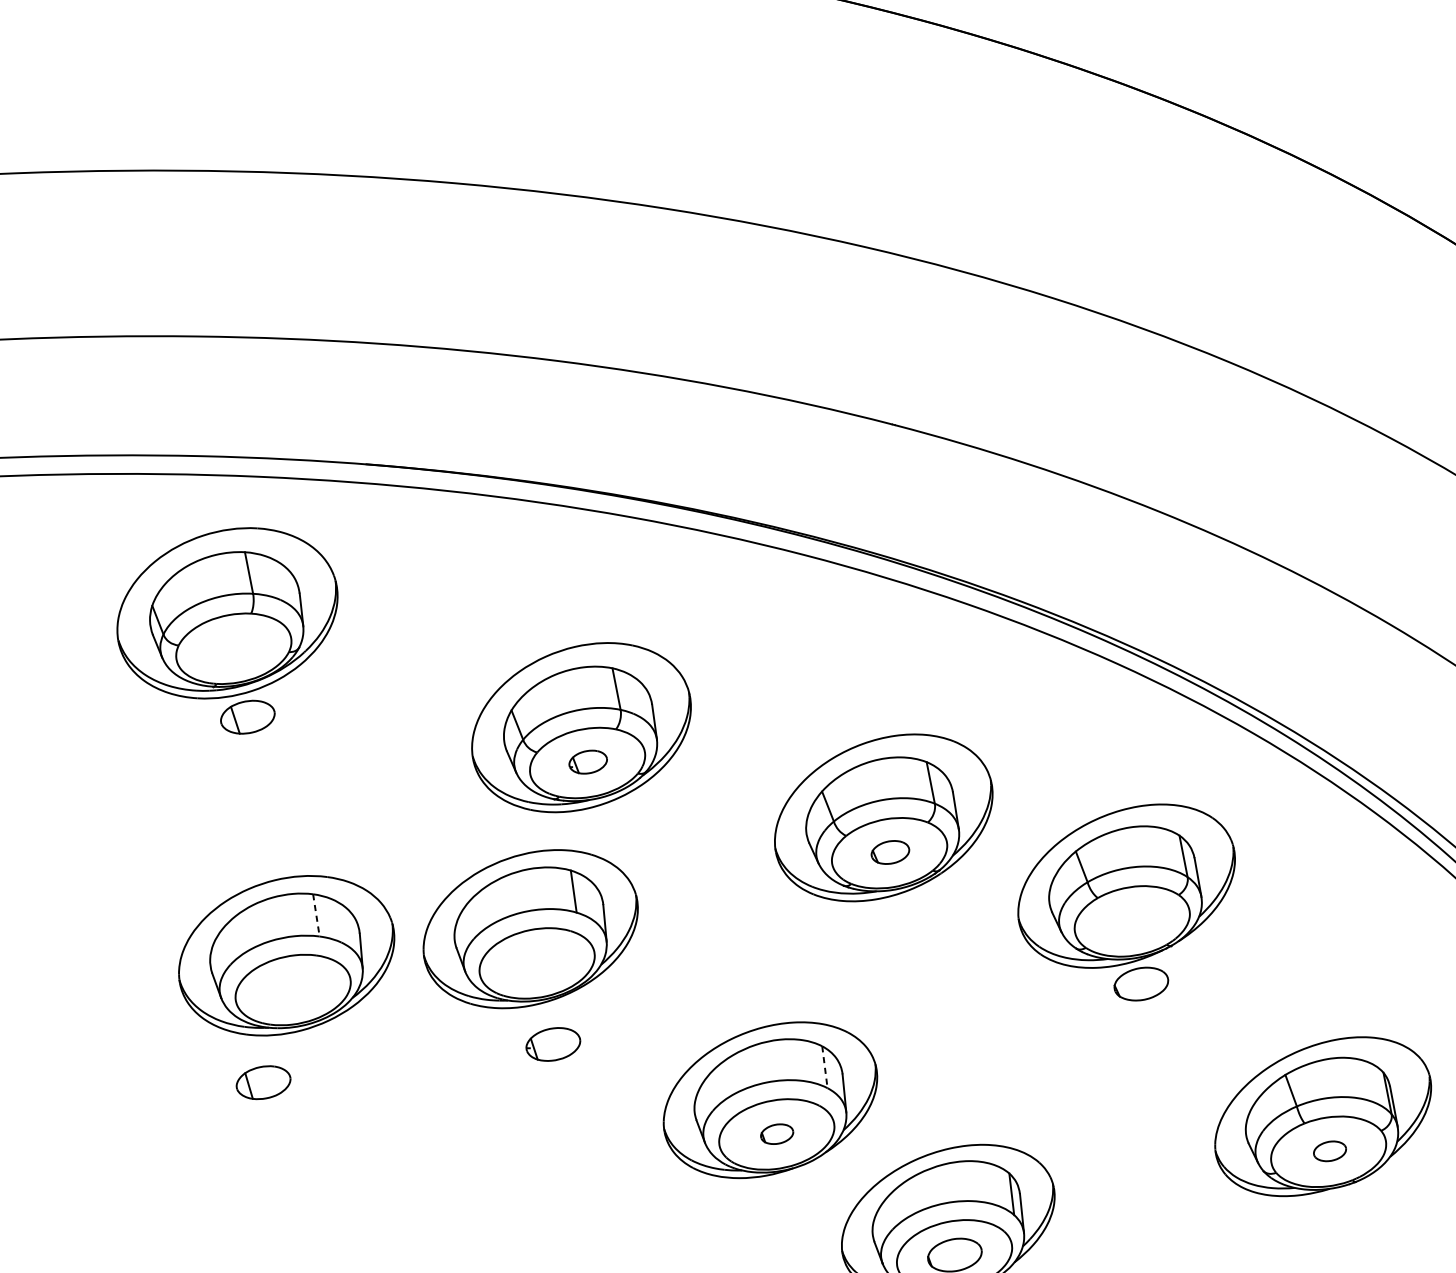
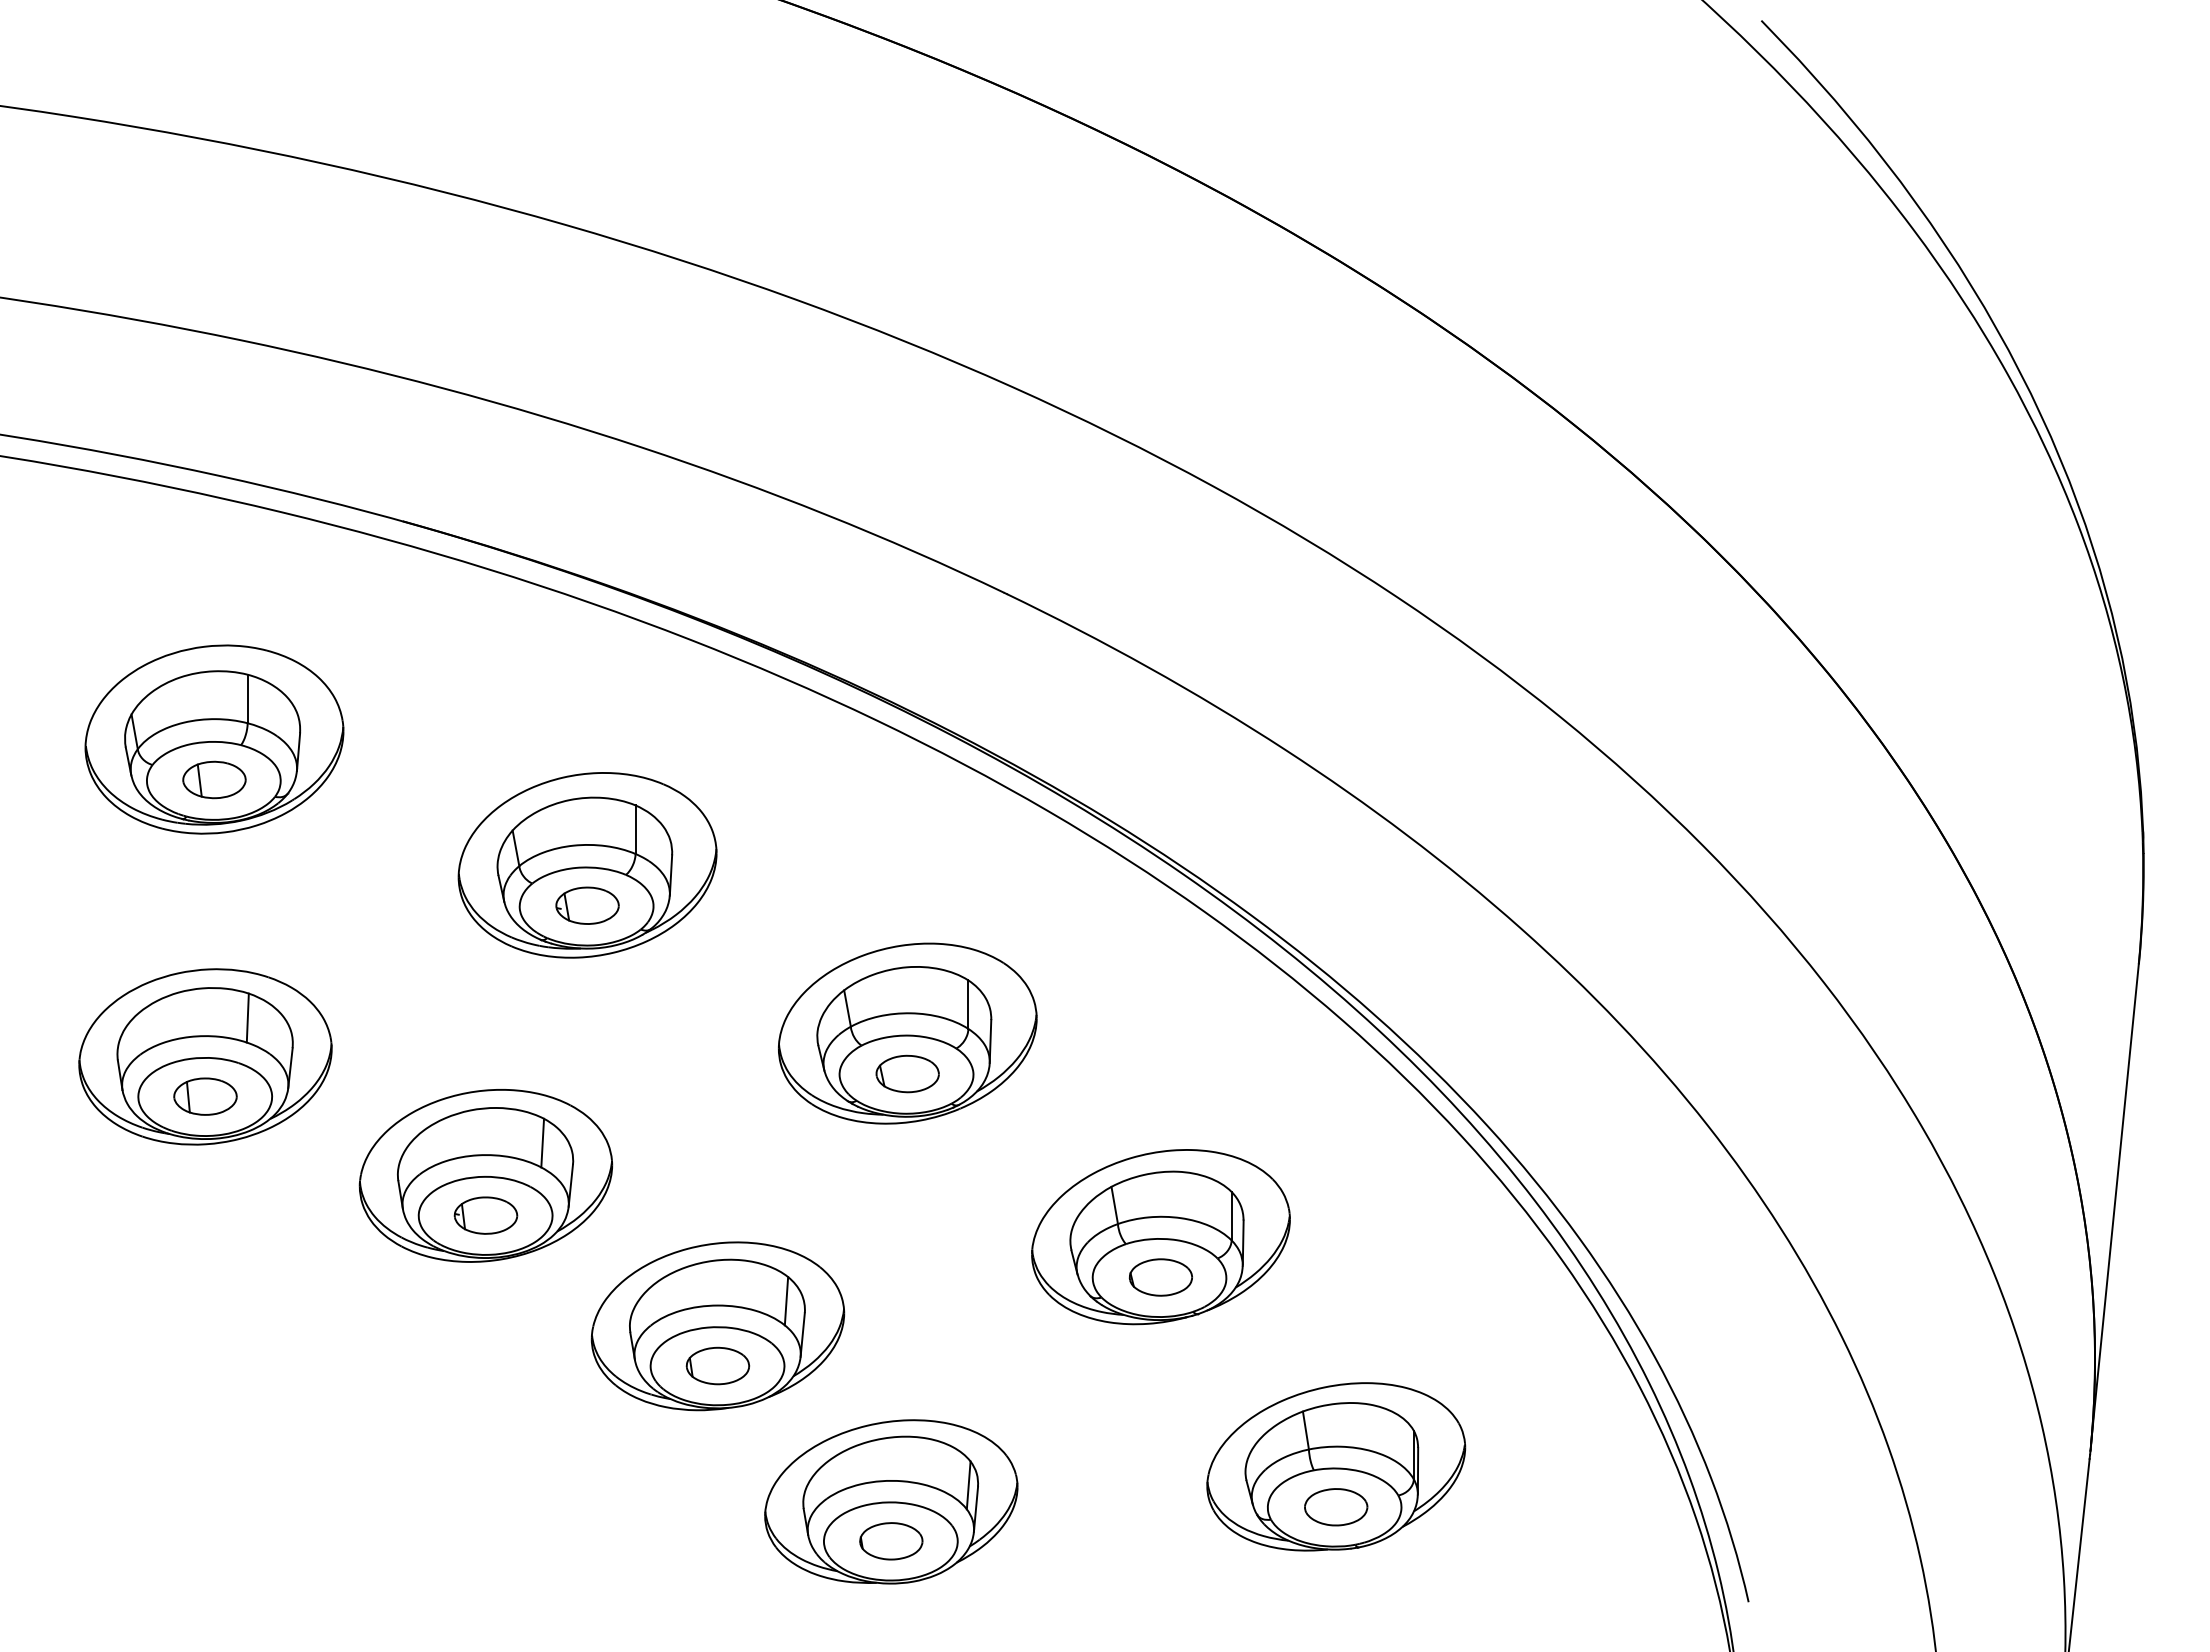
part: (227, 613) -> (214, 739), moved
part: (588, 762) -> (587, 905), size x1.43
part: (890, 852) -> (907, 1073), size x1.43
part: (1126, 886) -> (1160, 1237), moved
line: (316, 915) -> (247, 1018), dashed -> solid
part: (530, 928) -> (485, 1175), moved
line: (824, 1067) -> (786, 1301), dashed -> solid
part: (263, 1082) -> (205, 1096), moved
part: (776, 1133) -> (717, 1365), size x1.67
part: (1330, 1151) -> (1336, 1507), size x1.67

